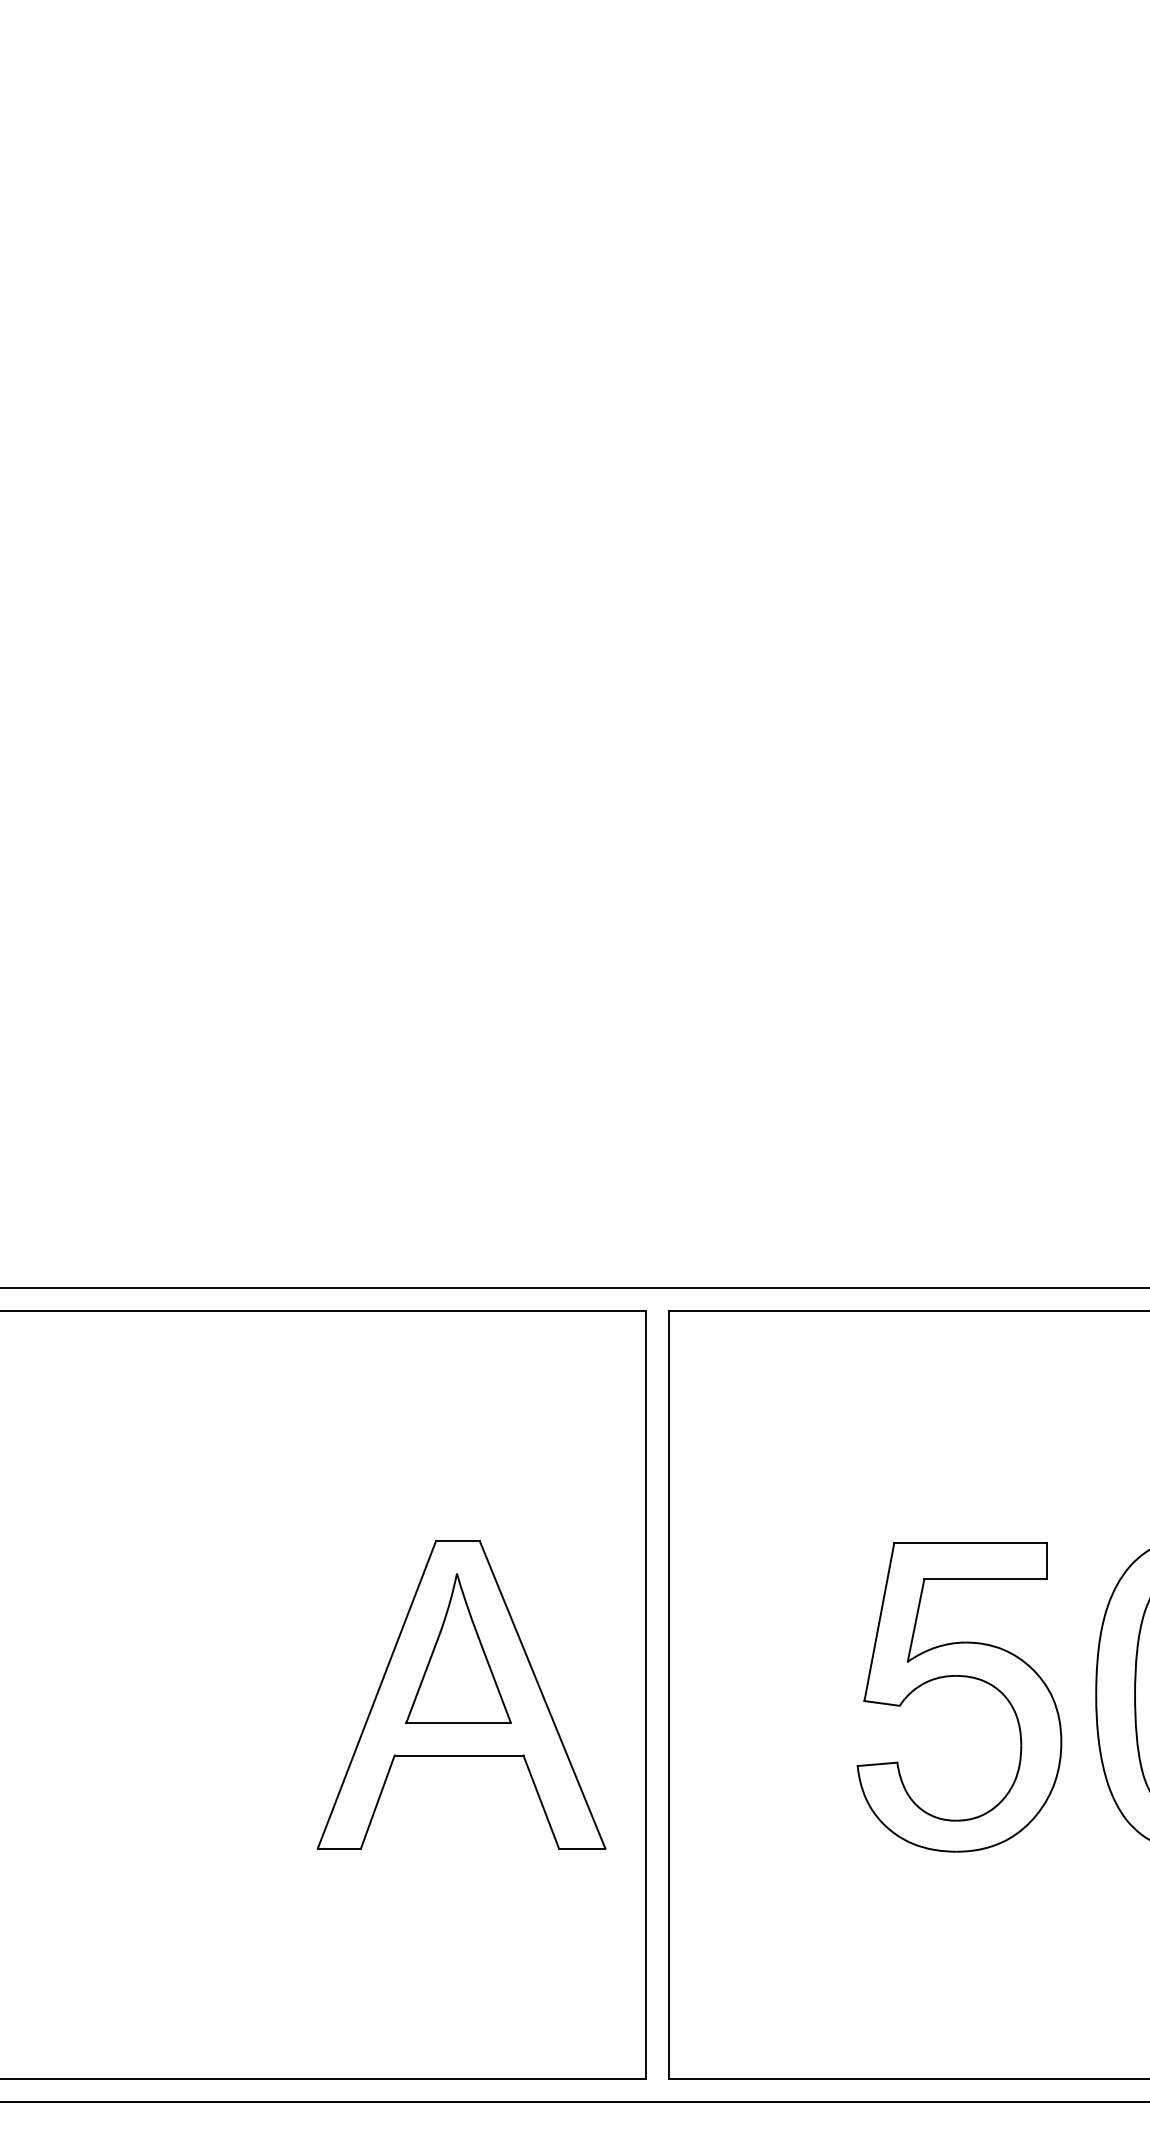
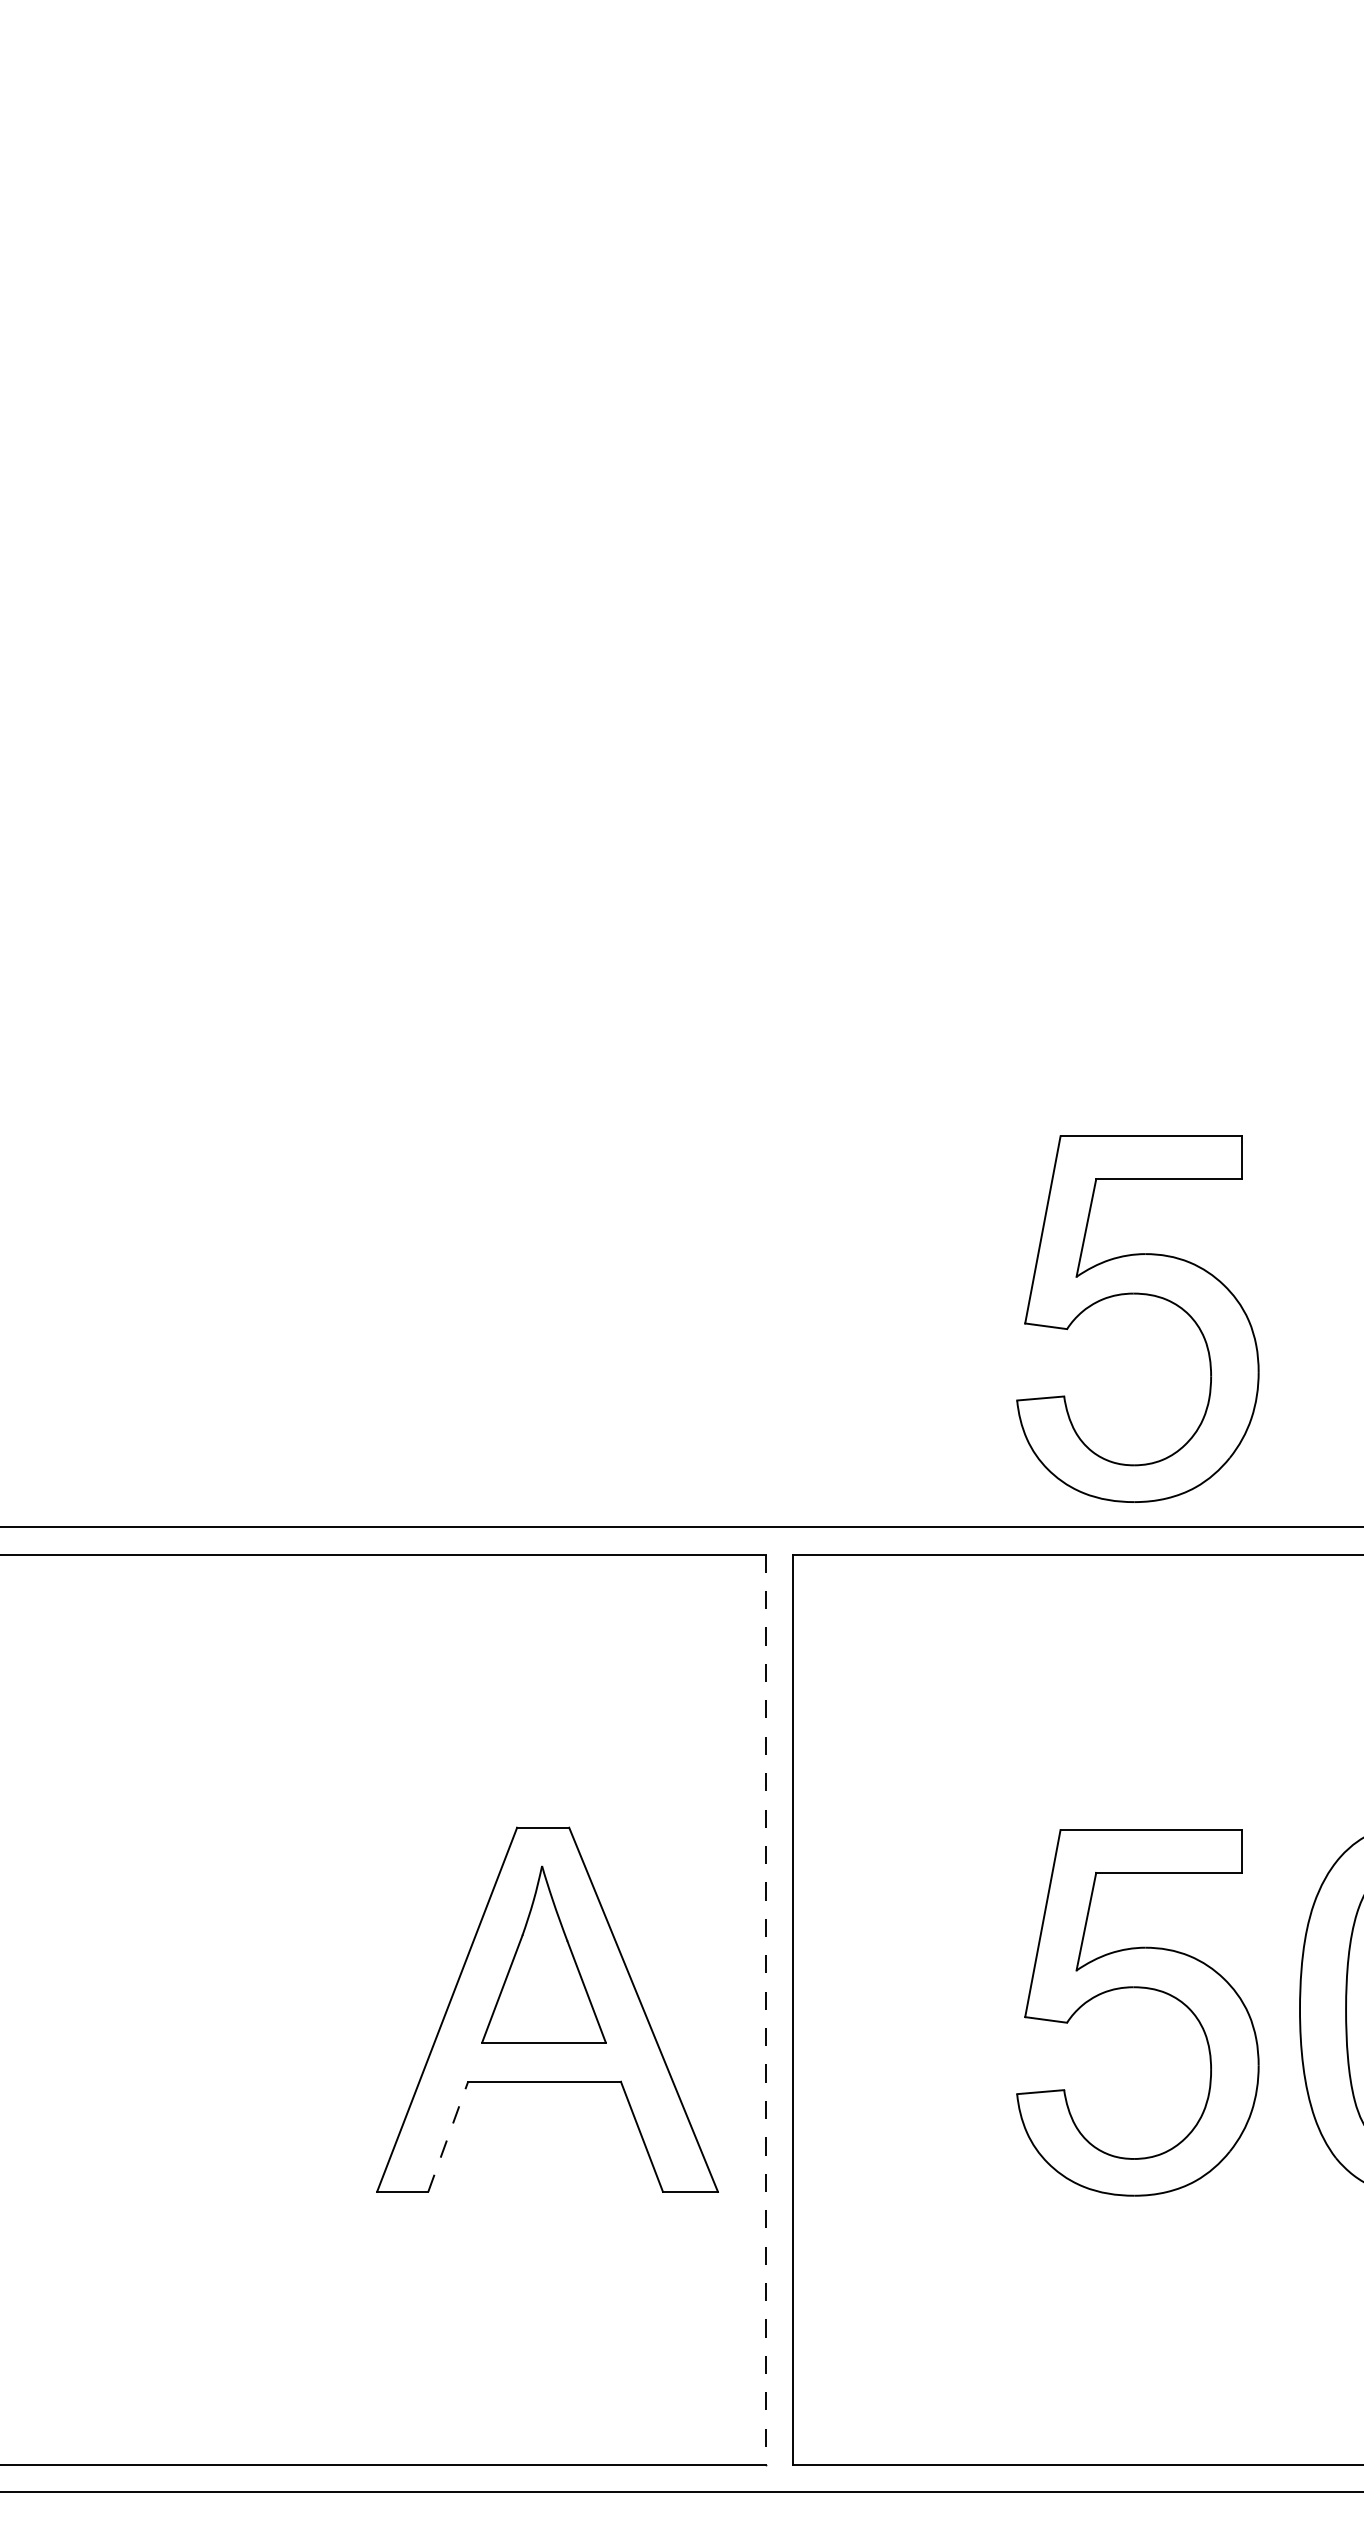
part: (962, 1092) -> (1141, 1295), added
line: (645, 1694) -> (765, 2009), solid -> dashed
line: (378, 1801) -> (449, 2136), solid -> dashed

